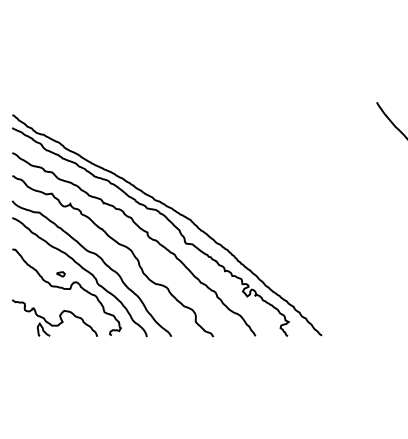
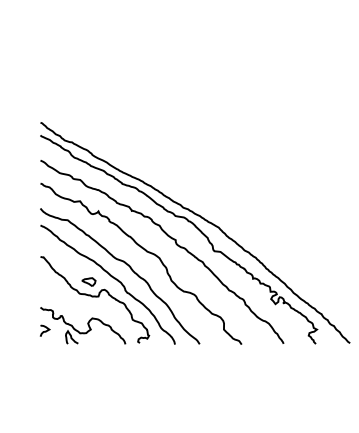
part: (60, 274) -> (88, 282), size x1.67
curve: (16, 323) -> (44, 331), added

